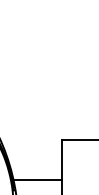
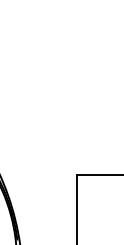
line: (37, 180) -> (46, 226), removed

